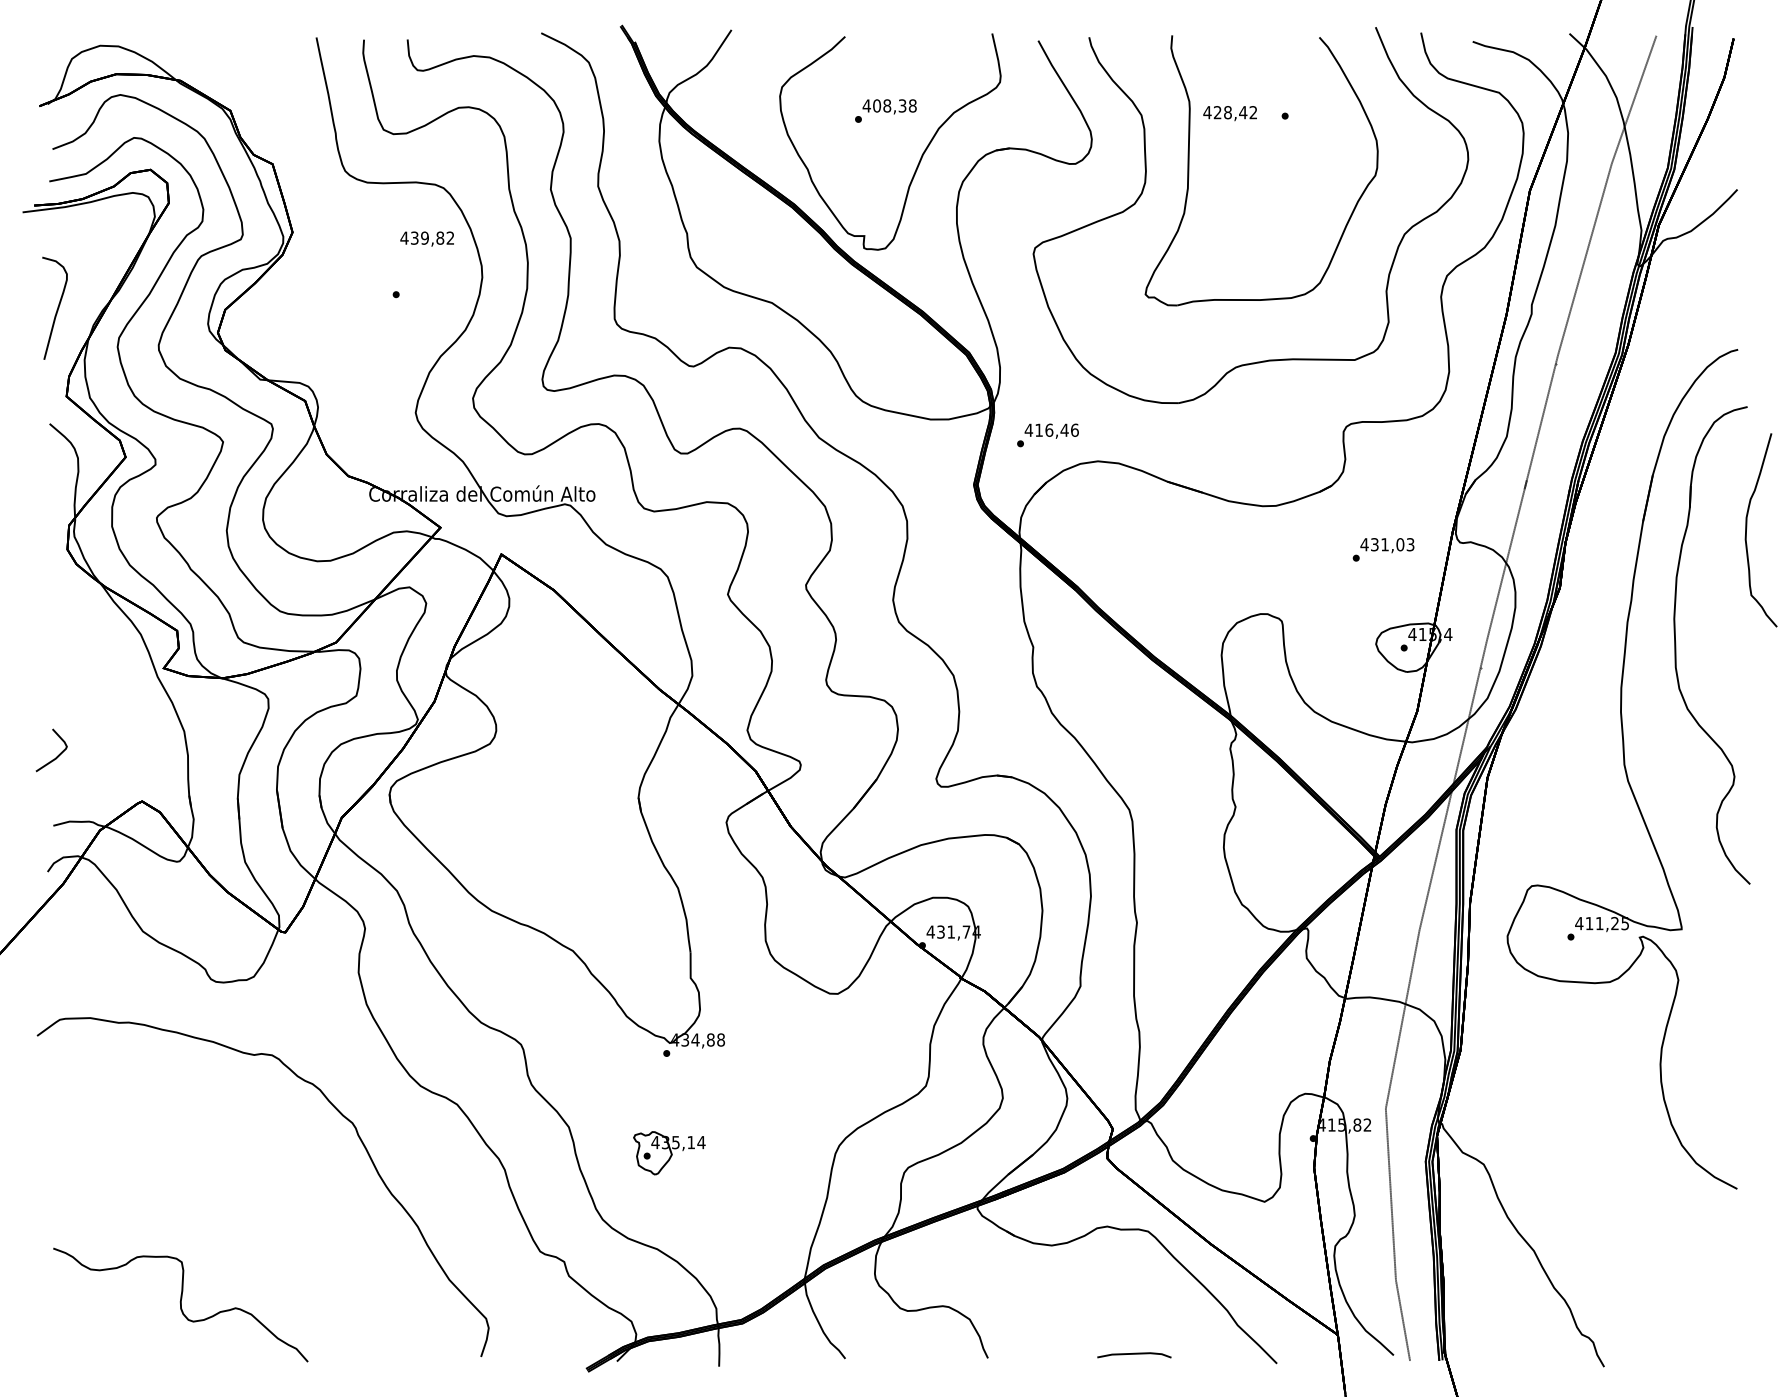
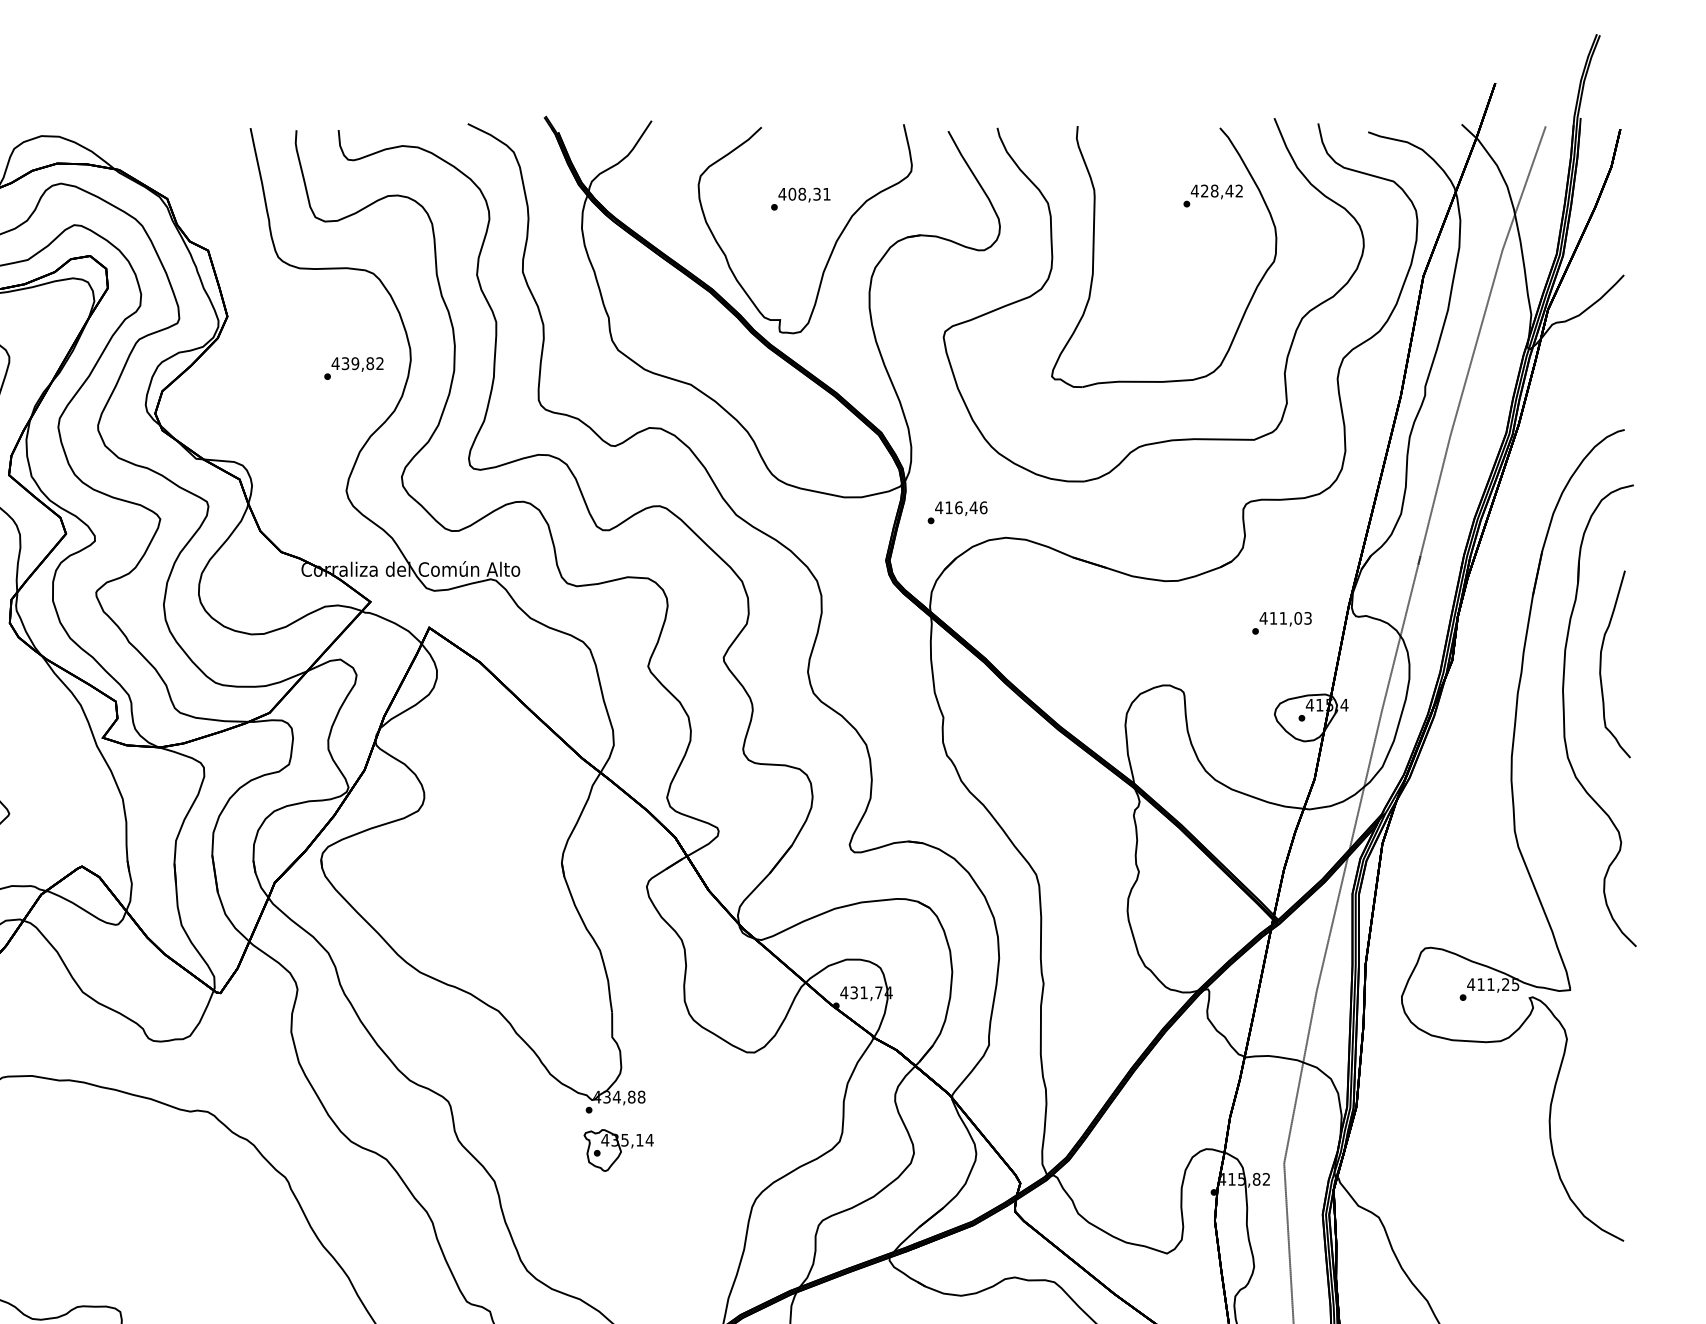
text: (912, 105) -> (826, 193), 408,38 -> 408,31
text: (1229, 113) -> (1216, 191), moved
text: (426, 238) -> (356, 363), moved
curve: (1747, 528) -> (1601, 662), moved
text: (1374, 544) -> (1273, 618), 431,03 -> 411,03
part: (669, 1153) -> (618, 1150), moved

